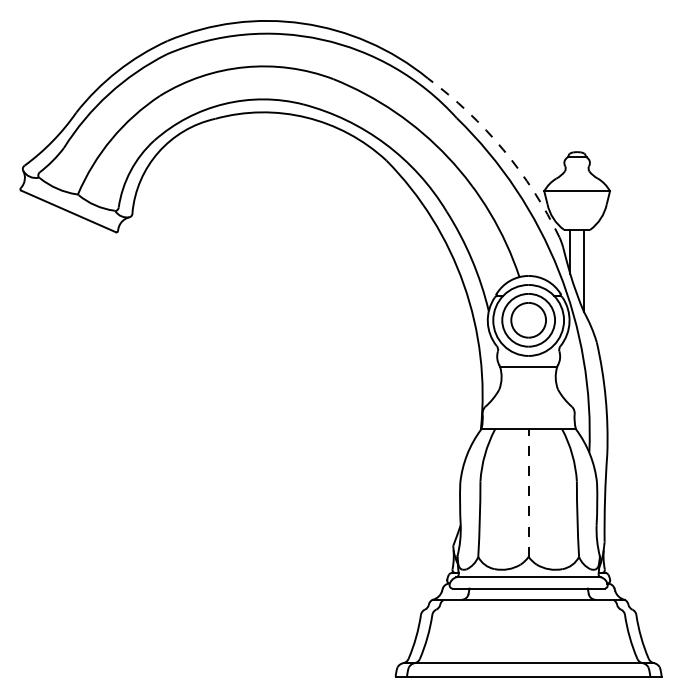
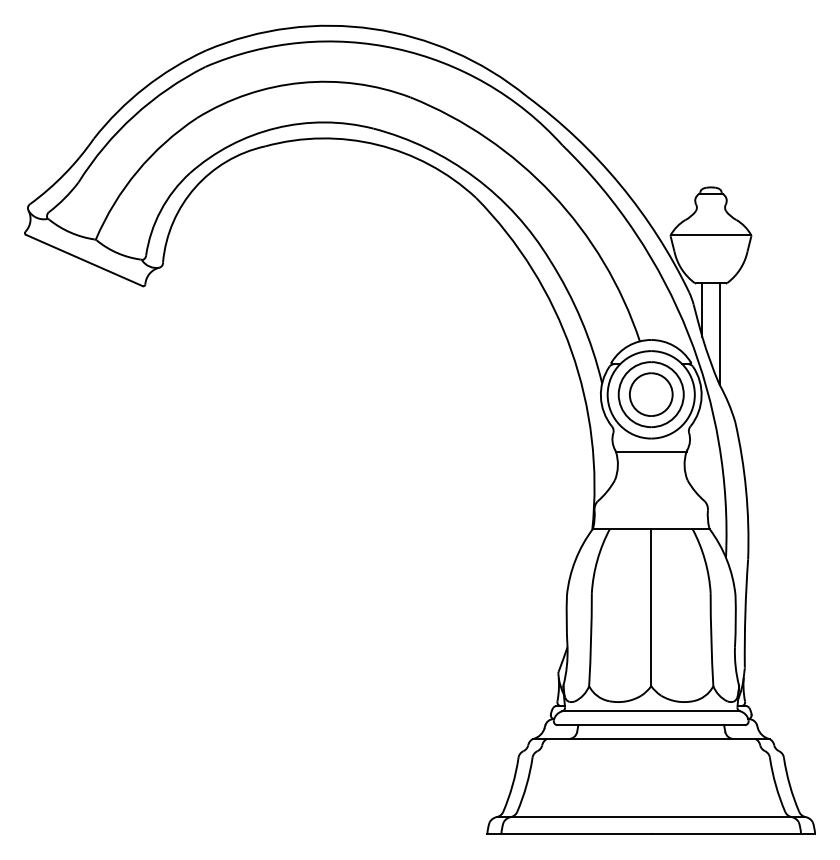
arc: (503, 149) -> (620, 184), dashed -> solid
line: (528, 493) -> (651, 608), dashed -> solid

